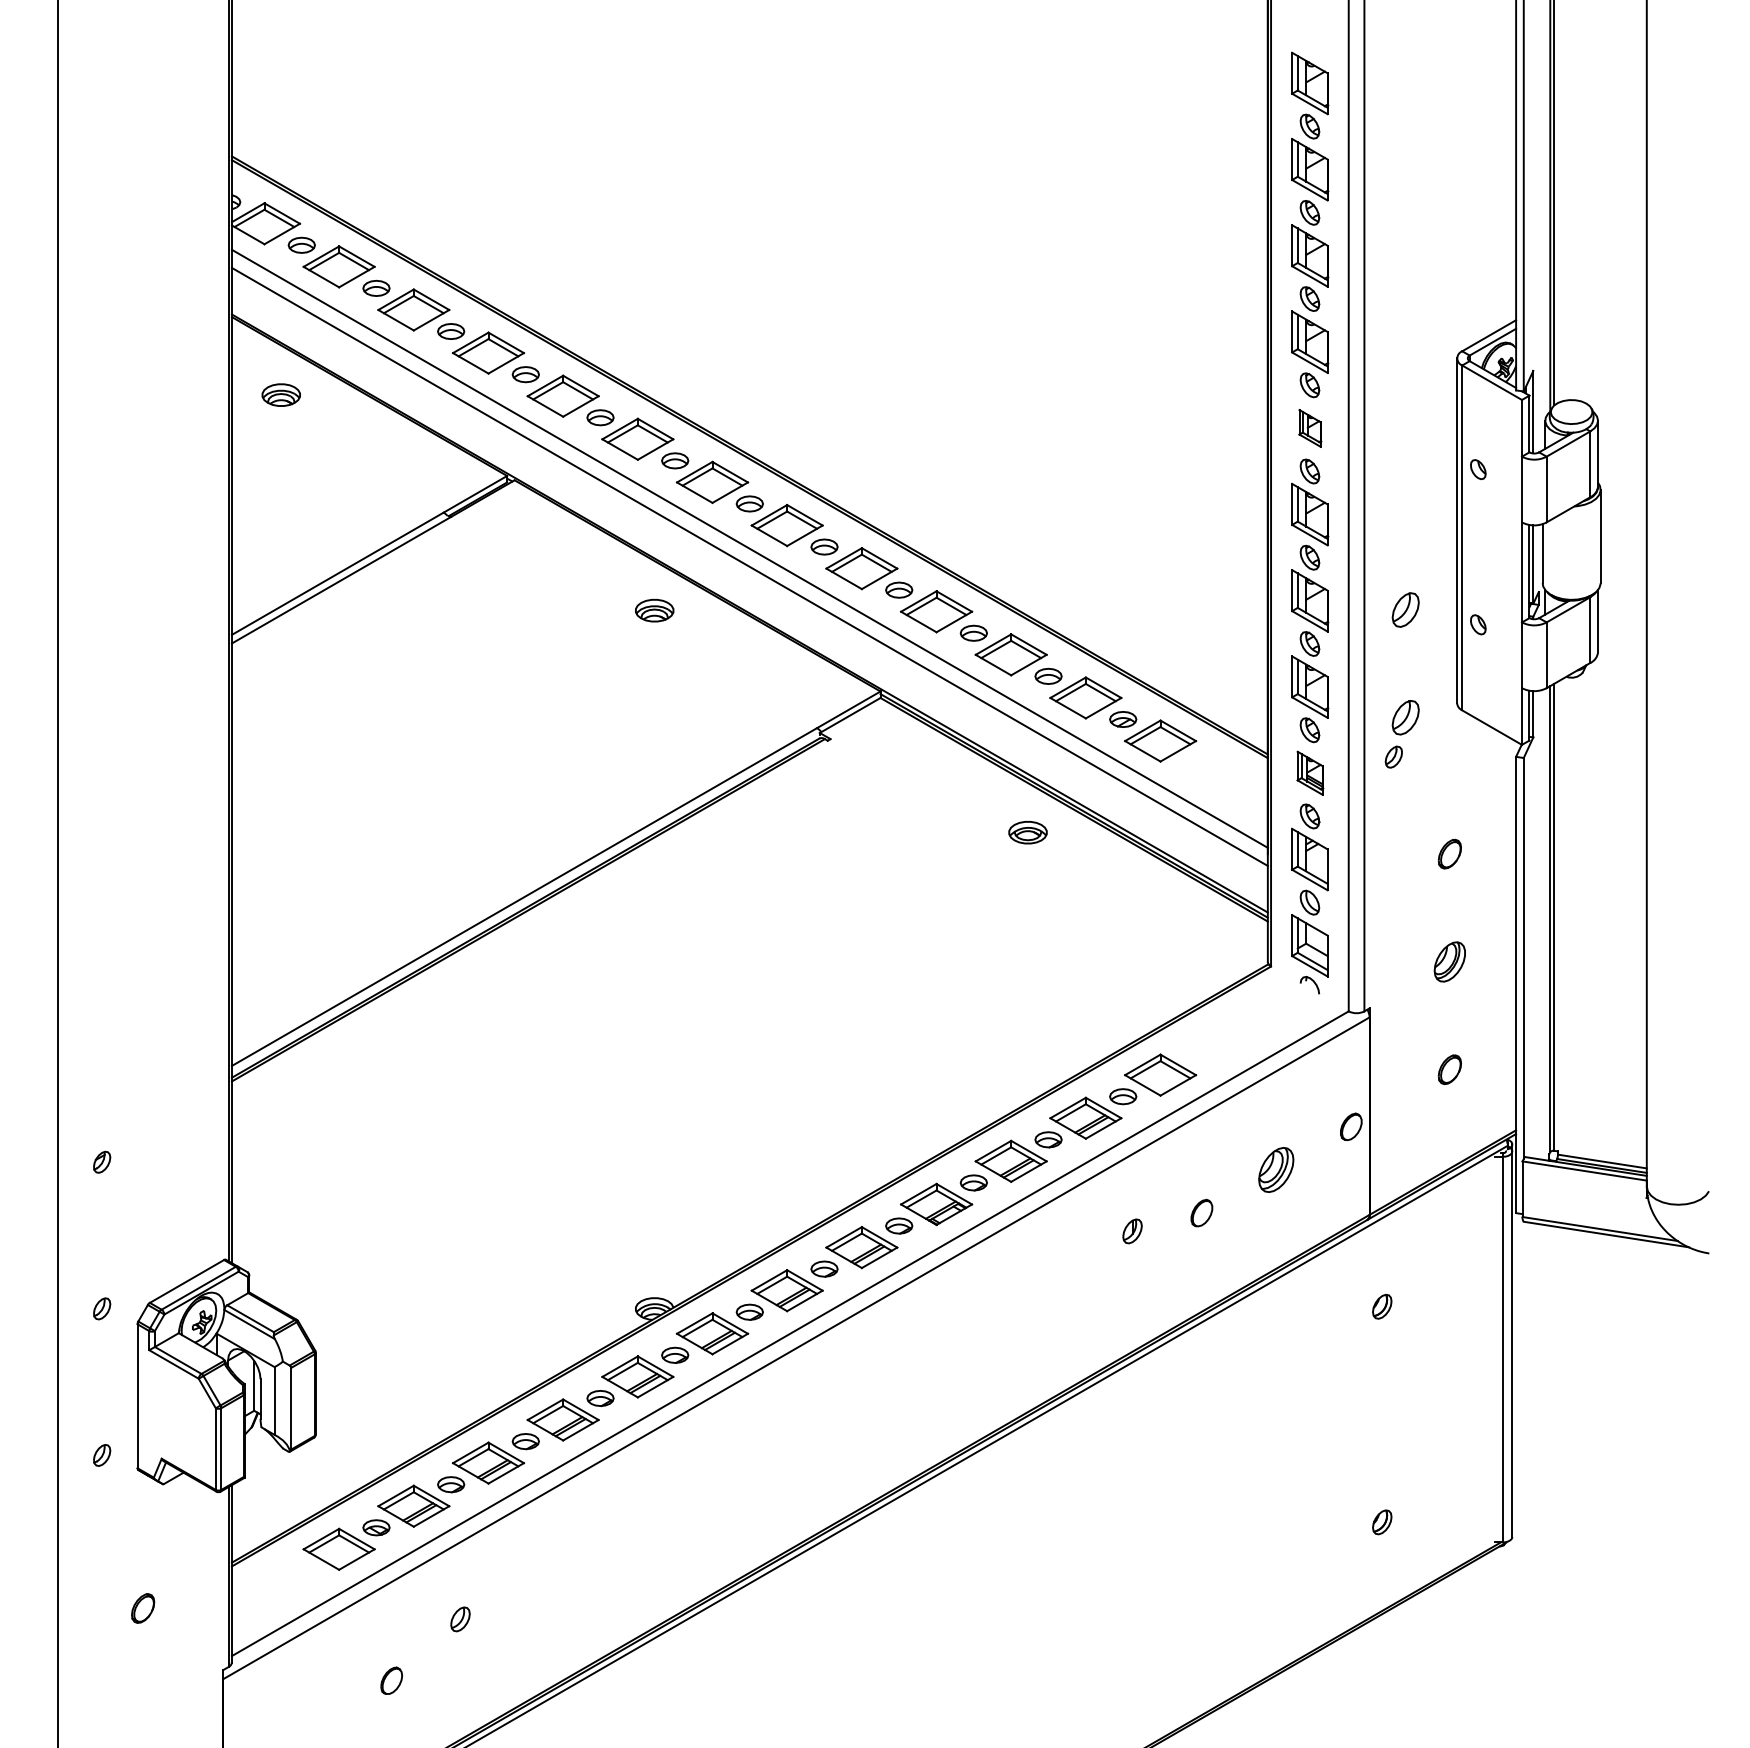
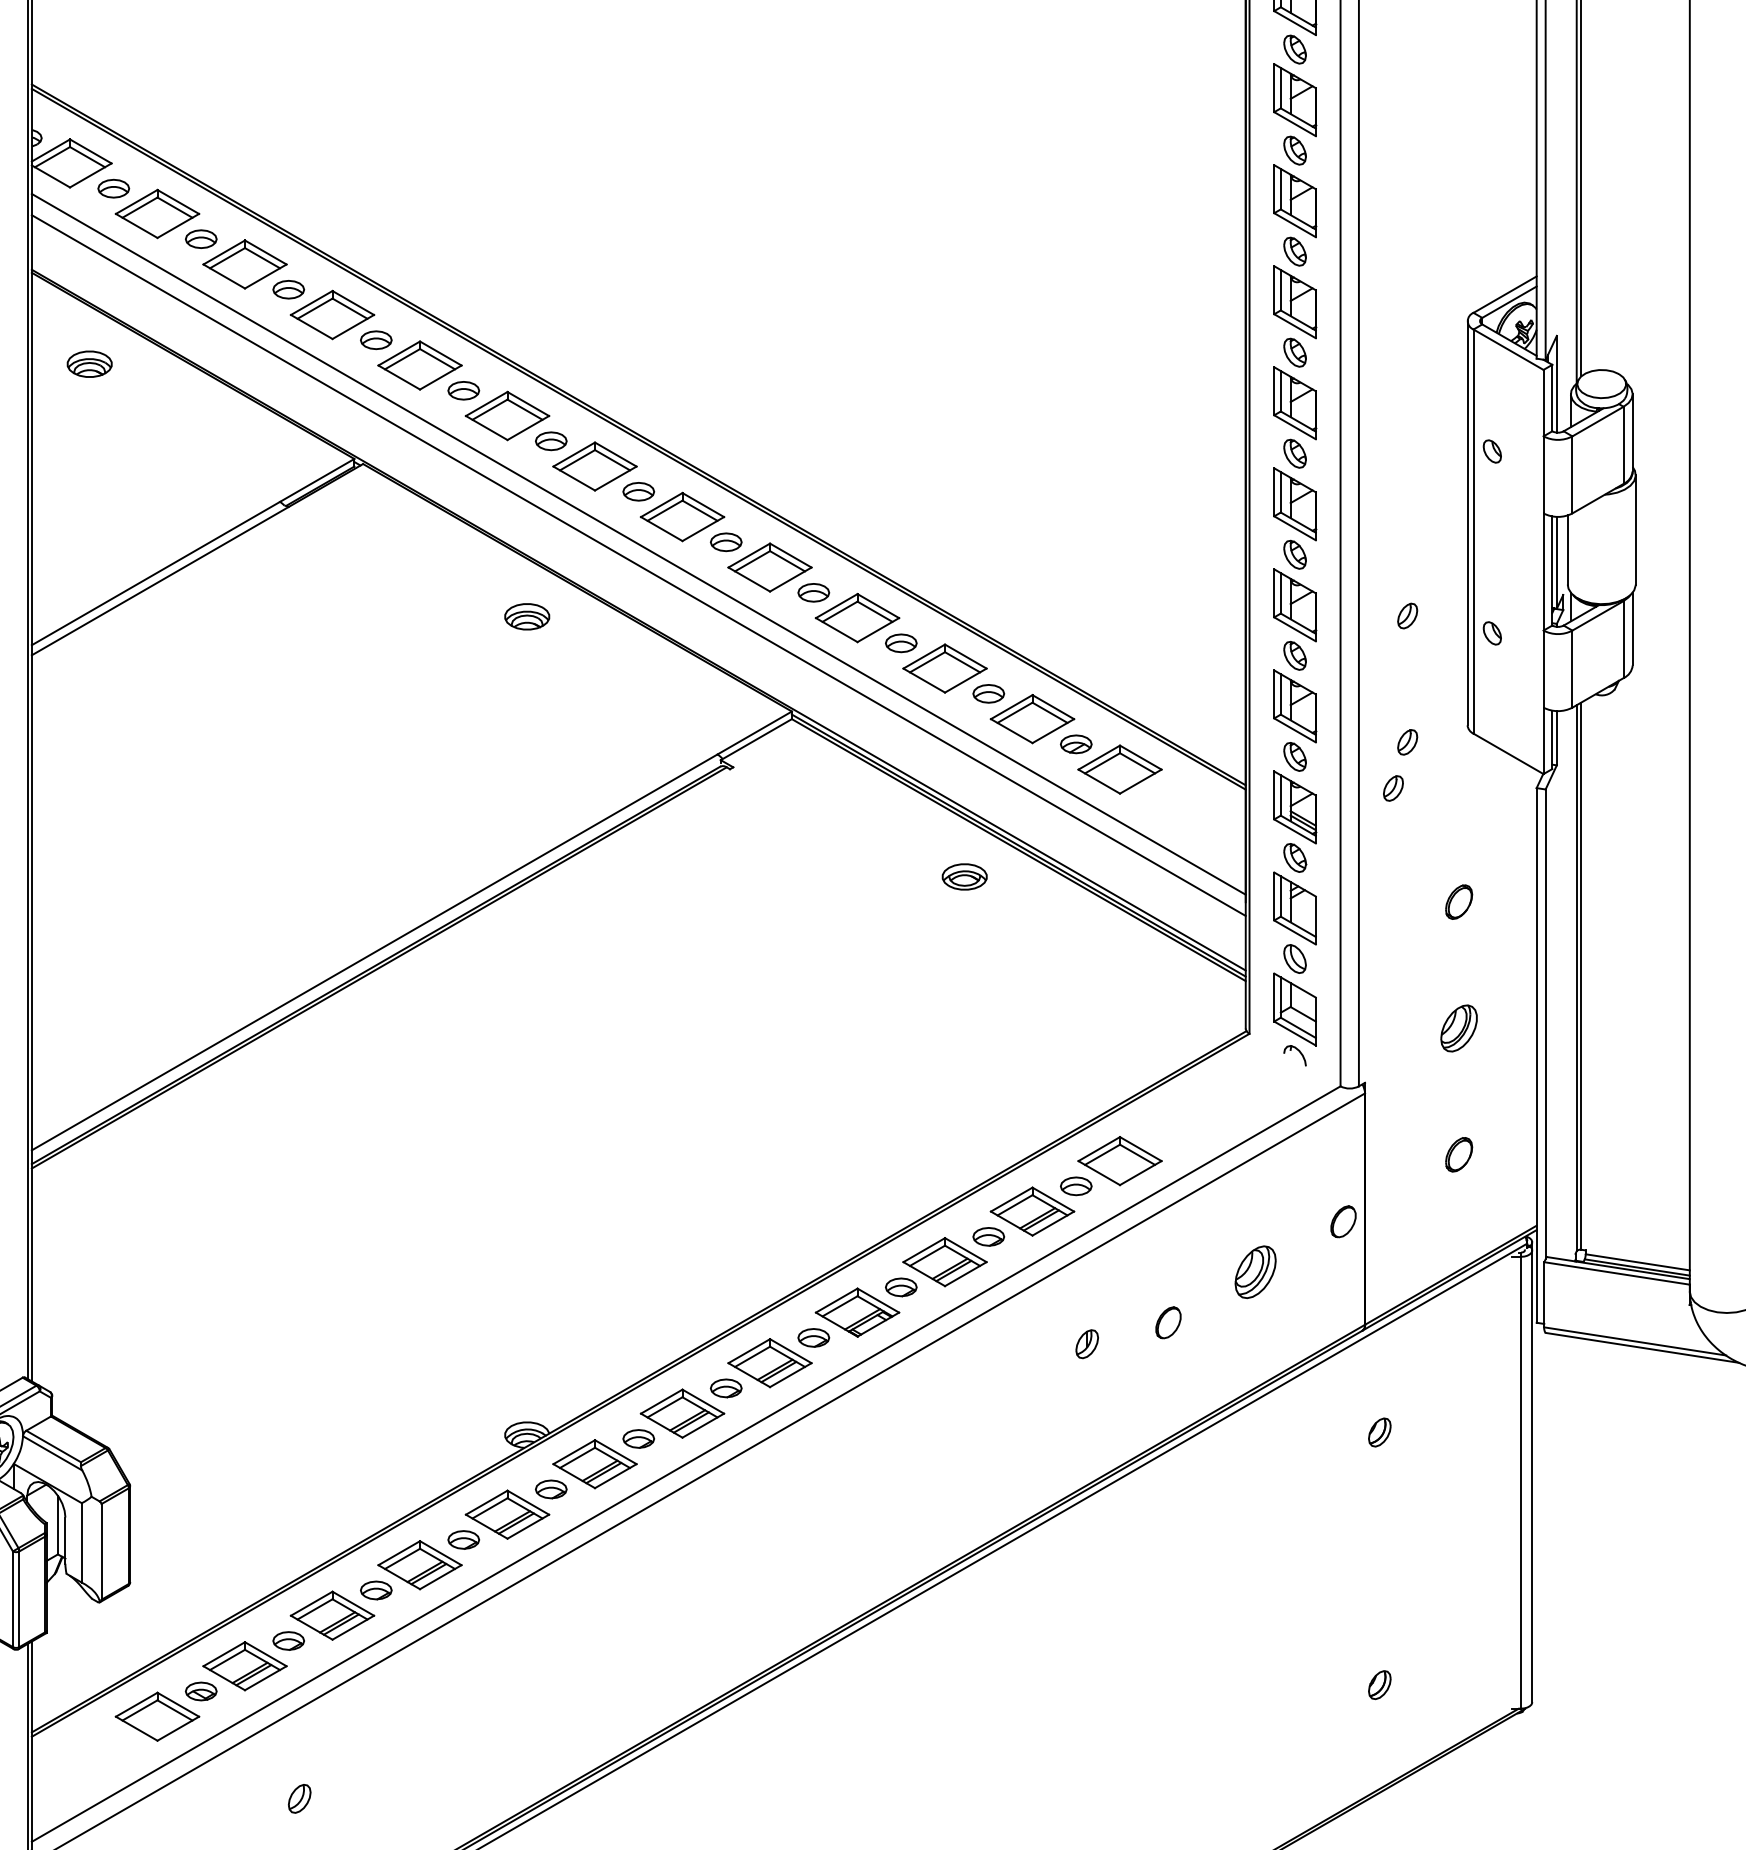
part: (1310, 428) -> (1295, 403), size x1.67
part: (1406, 609) -> (1408, 615), size x0.62
part: (1406, 717) -> (1408, 741), size x0.62
part: (1310, 772) -> (1295, 806), size x1.43

